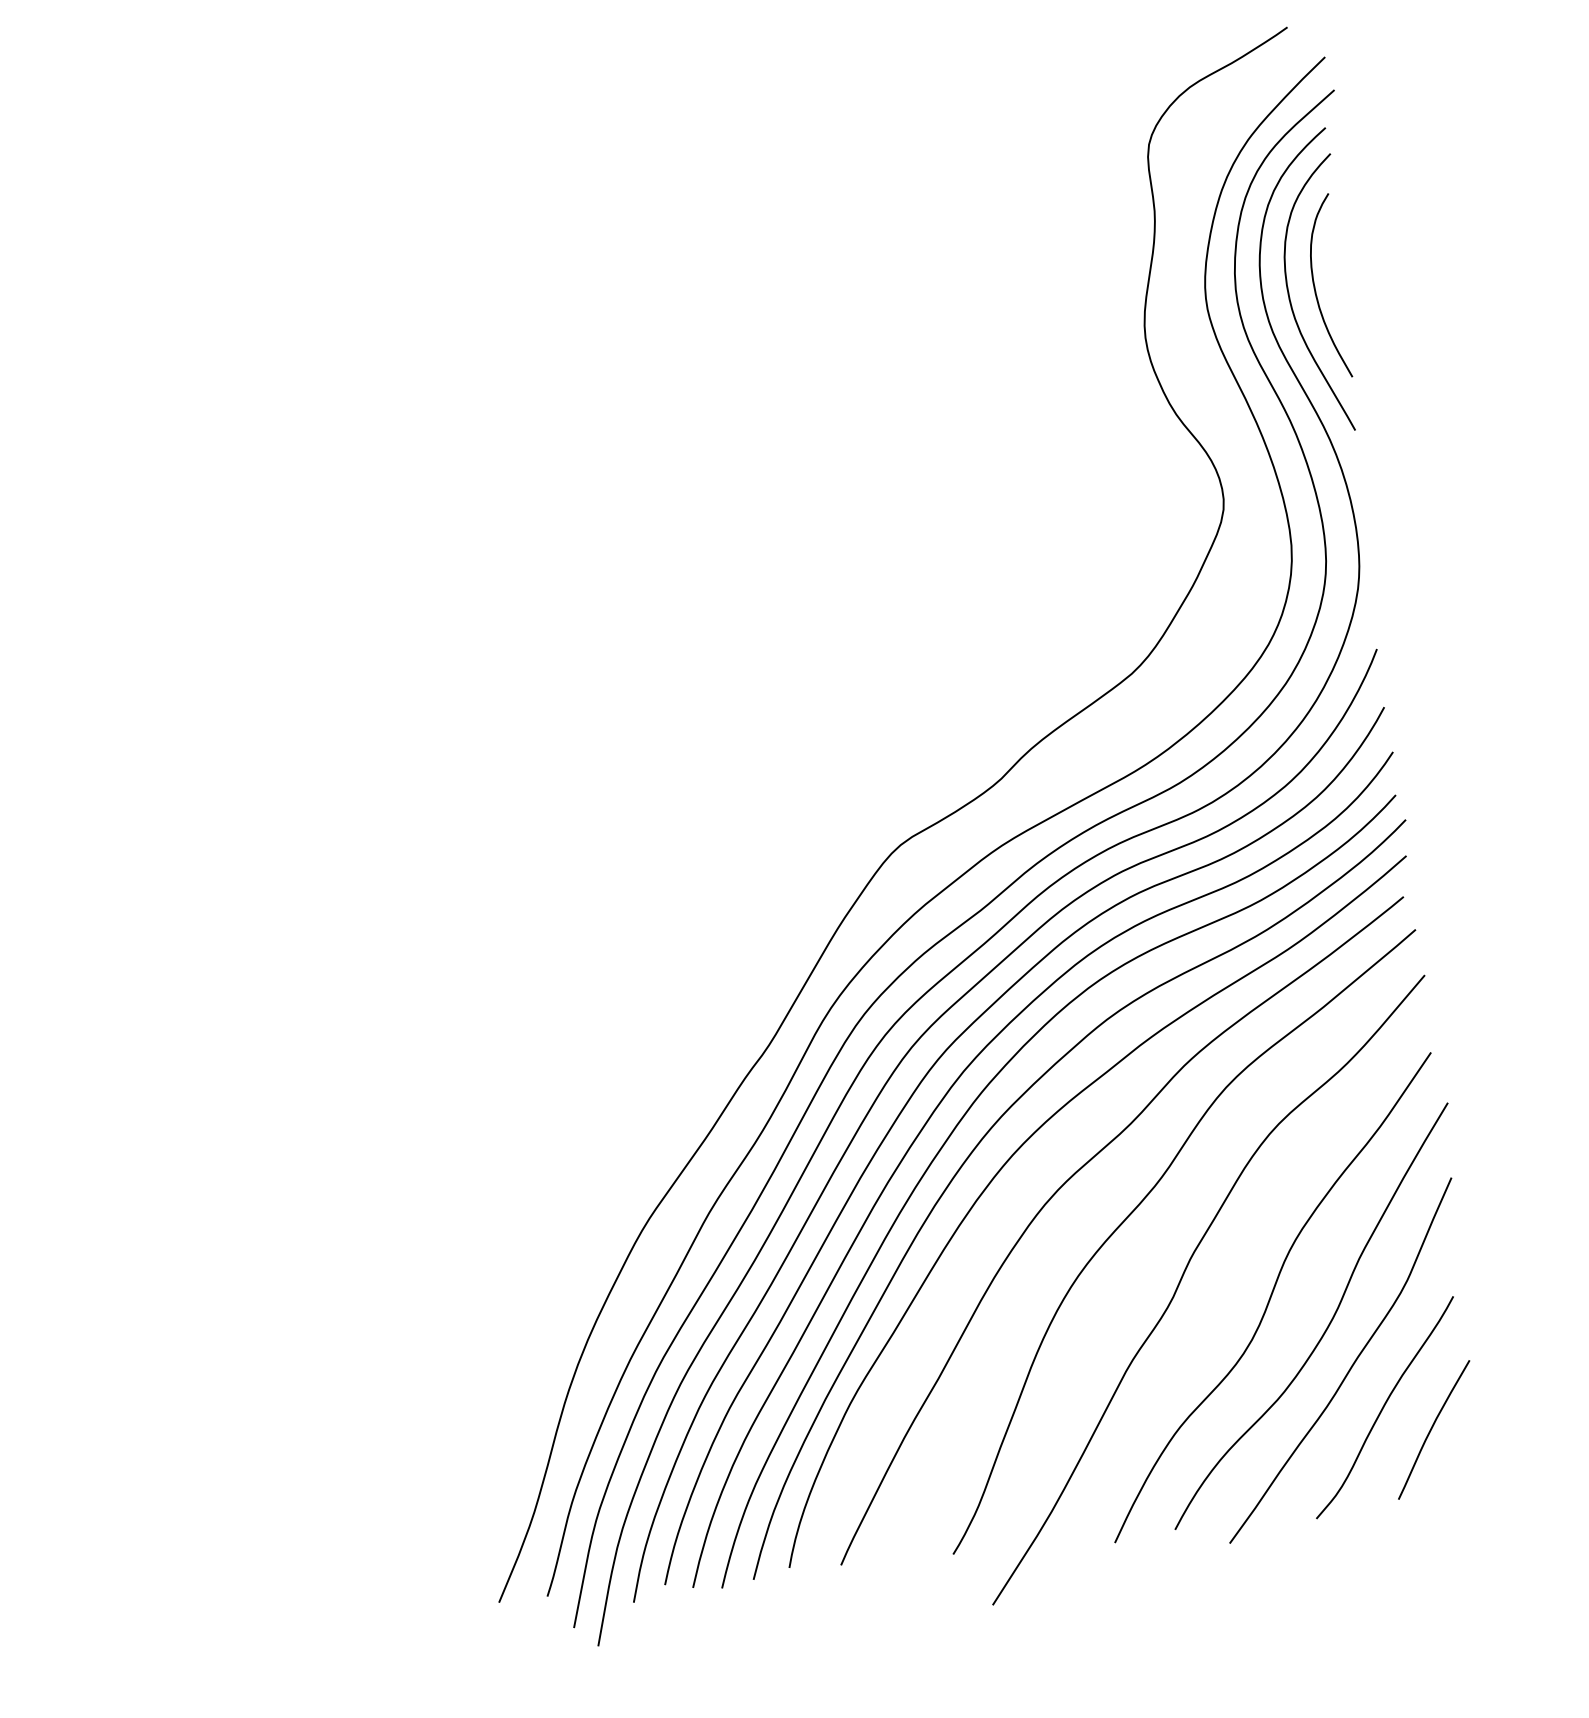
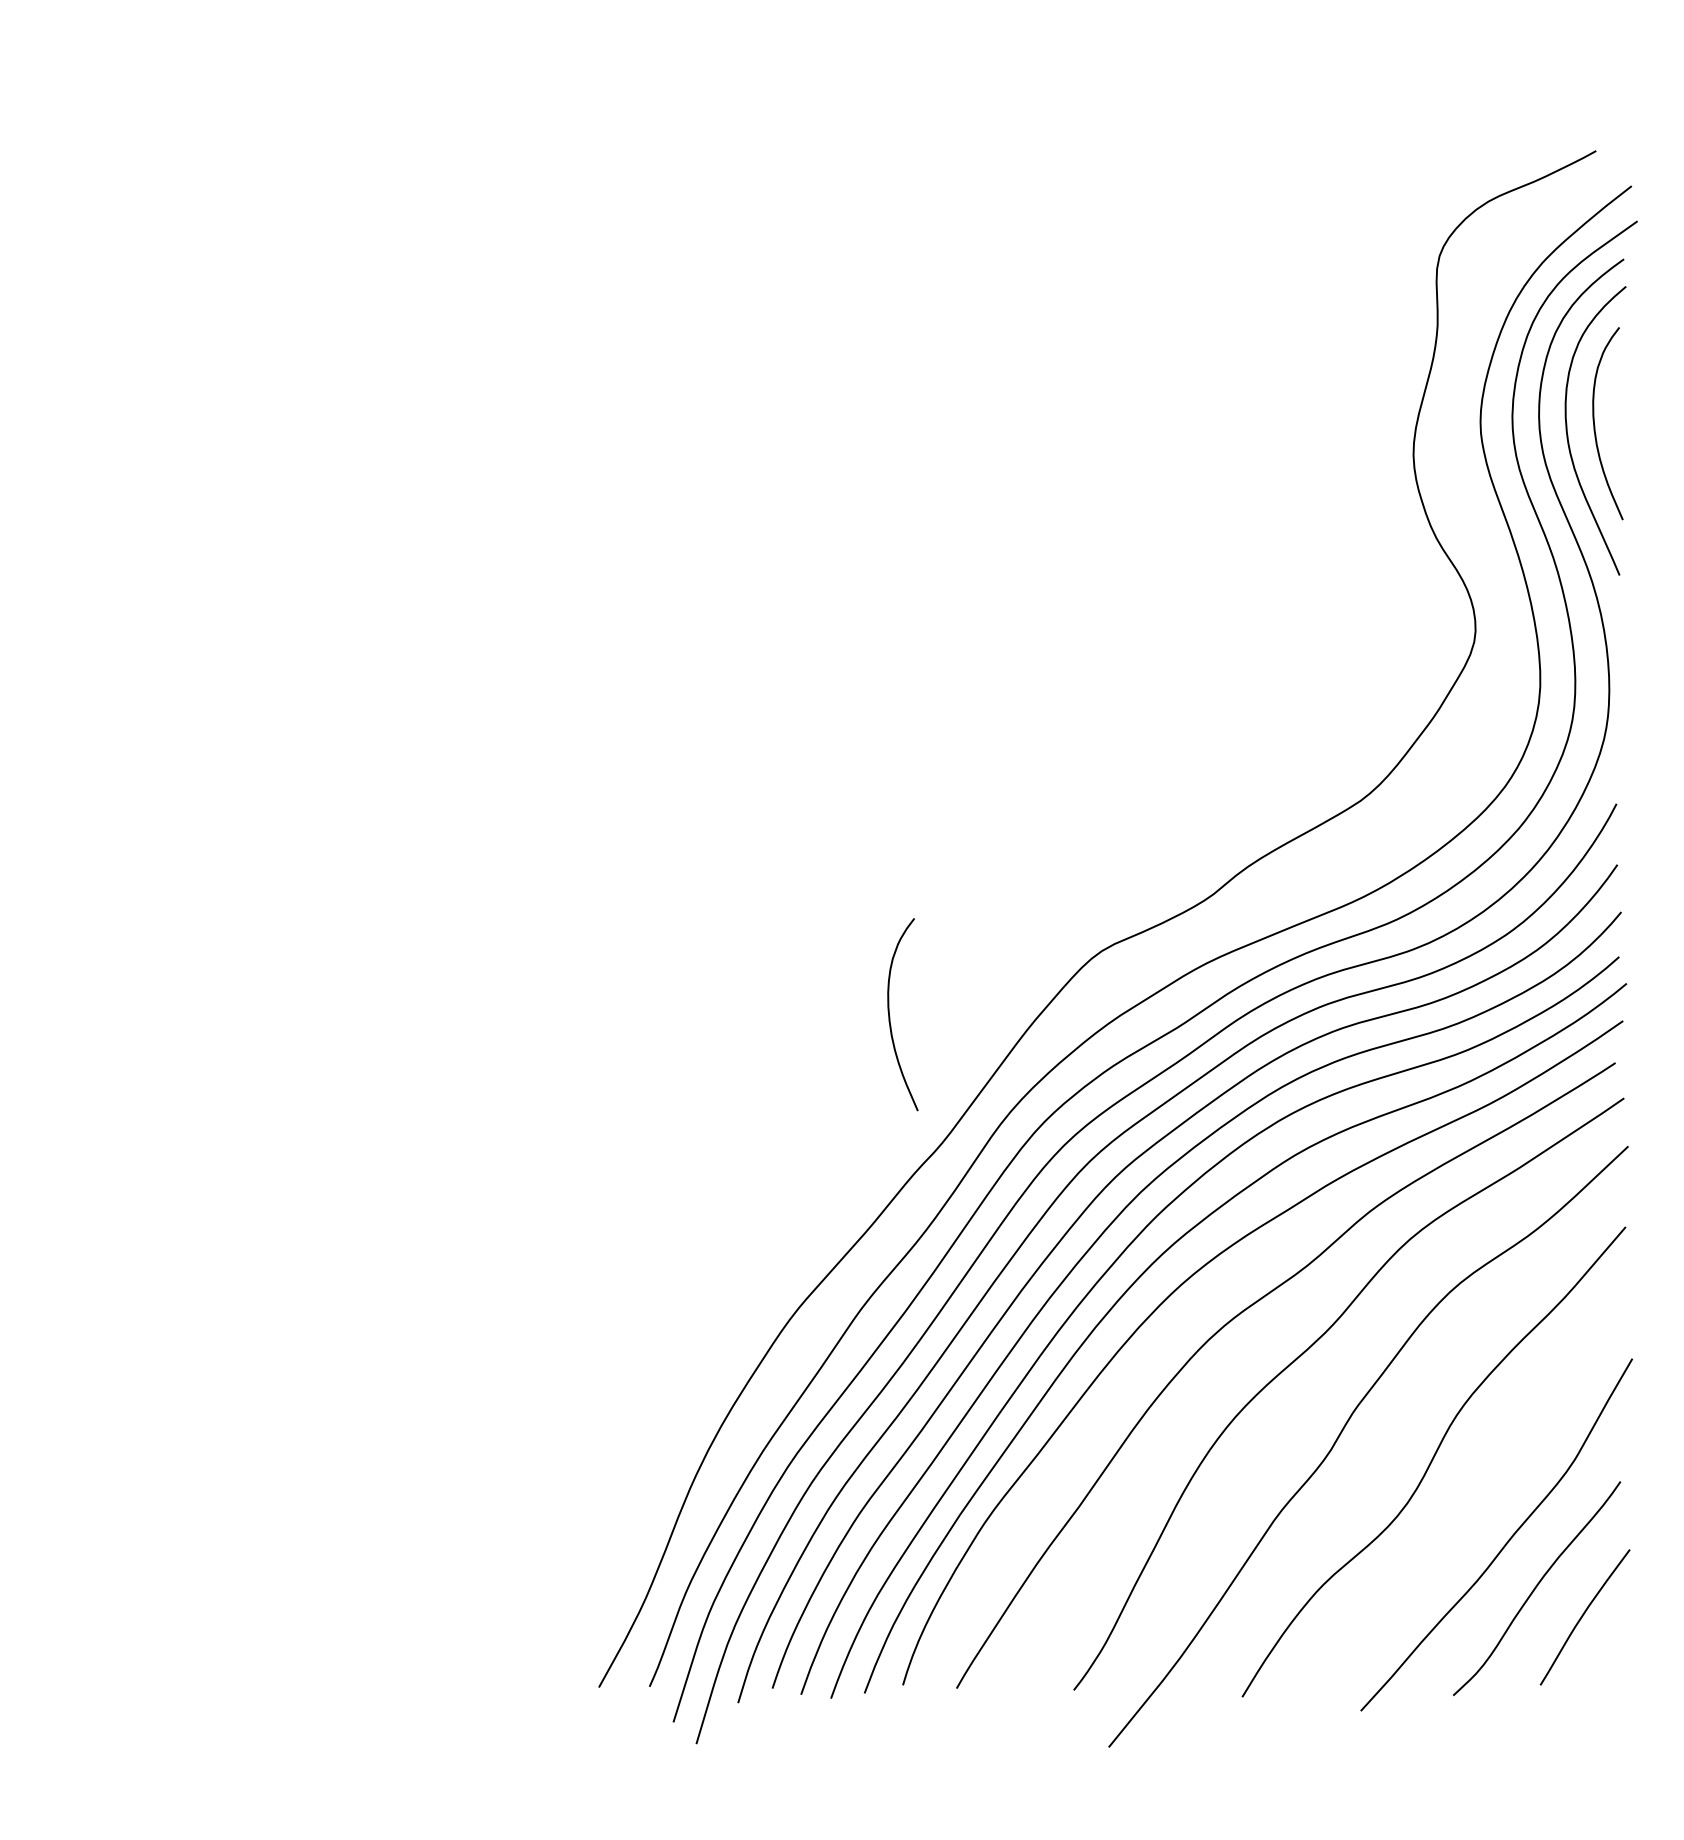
curve: (705, 930) -> (890, 1016), added
curve: (1328, 1323) -> (1488, 1495), removed

